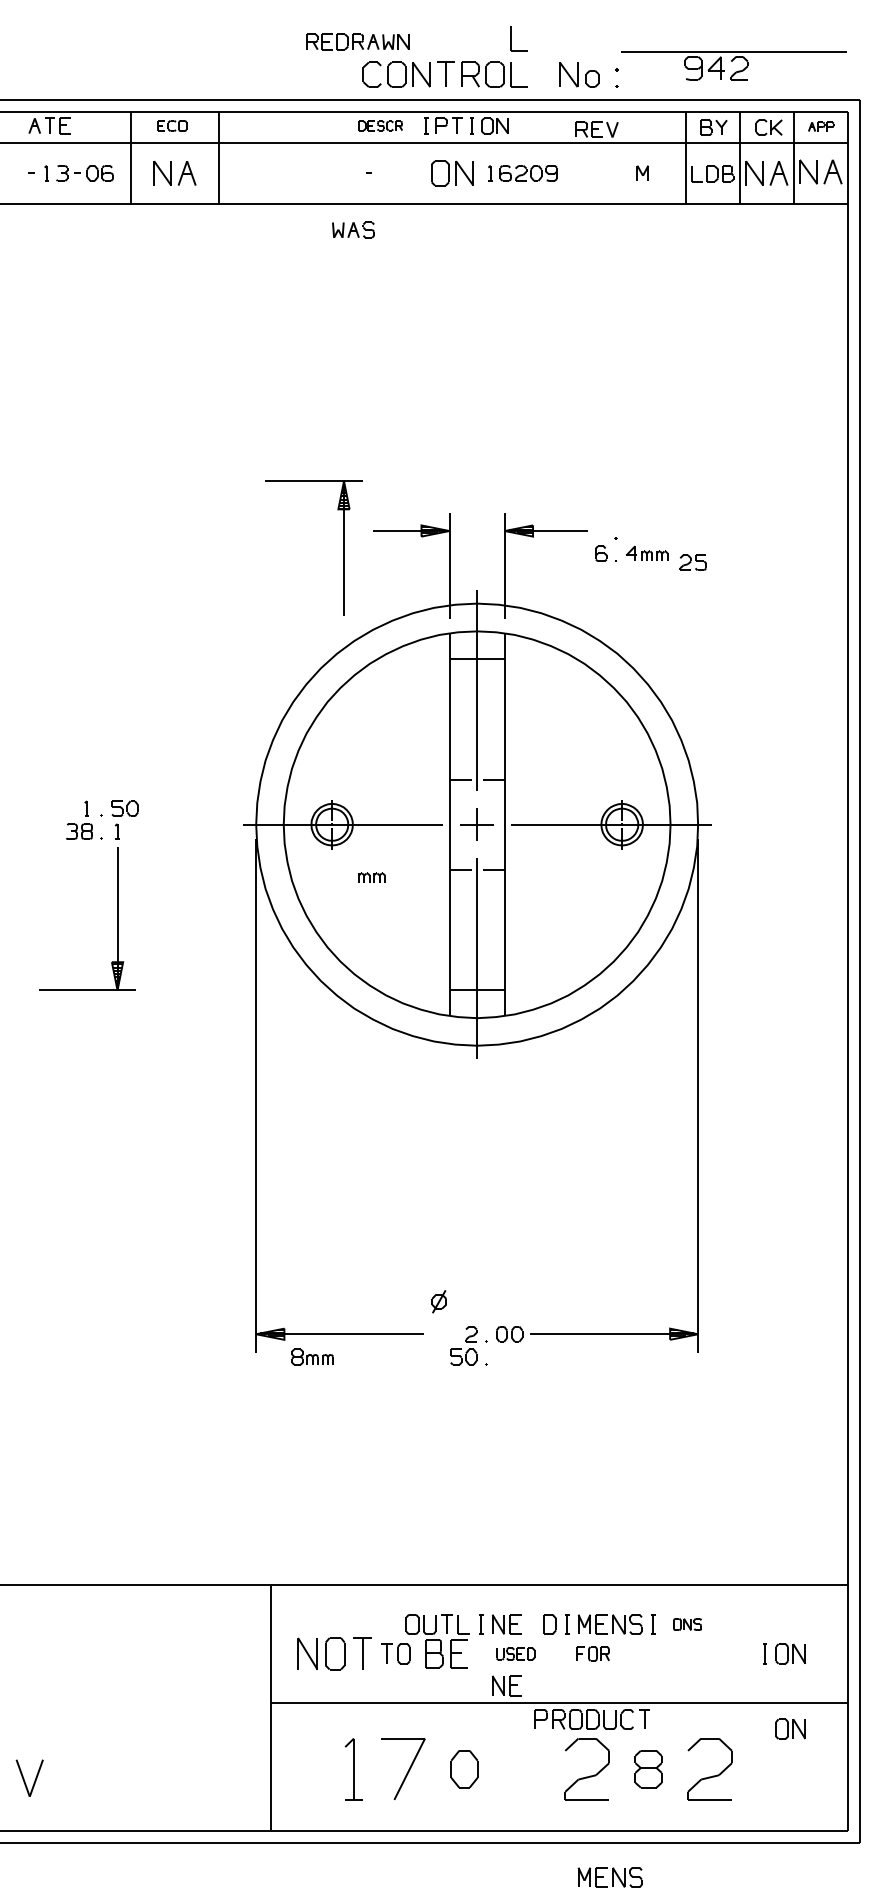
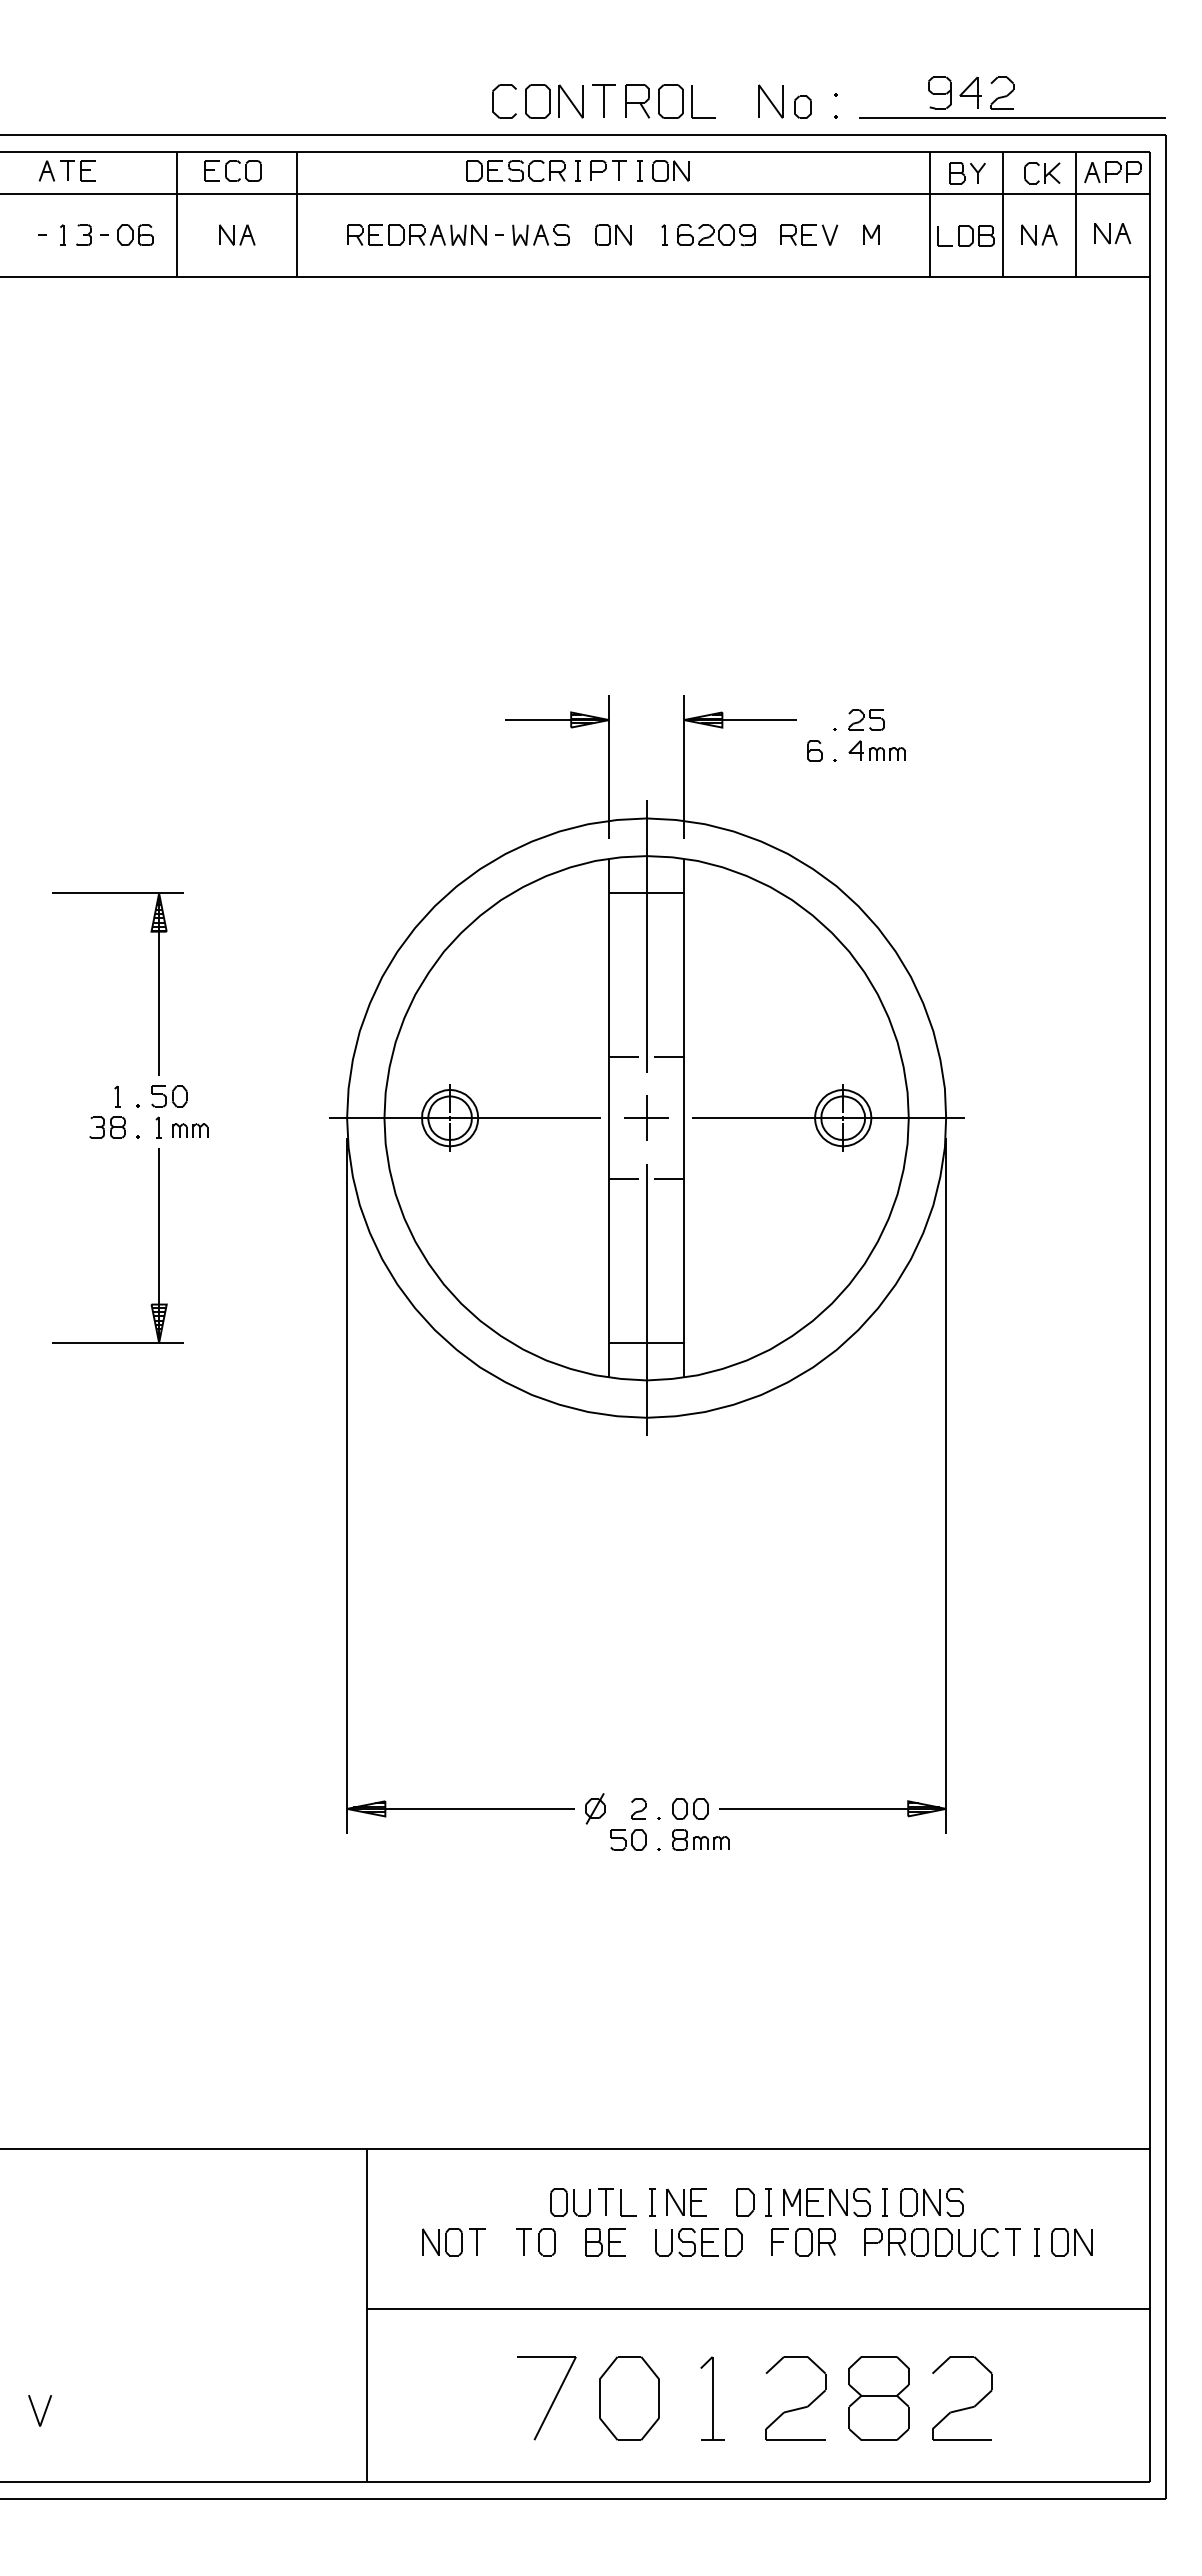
part: (510, 38) -> (692, 52), removed
part: (357, 41) -> (416, 234), moved
line: (733, 51) -> (1012, 117), moved
part: (171, 125) -> (232, 170), size x1.43
part: (380, 125) -> (515, 170), size x1.67
part: (820, 126) -> (1112, 171), size x1.67
part: (597, 129) -> (809, 234), moved
part: (175, 172) -> (237, 234), size x0.62
part: (452, 172) -> (613, 234), size x0.62
part: (766, 172) -> (1039, 234), size x0.62
part: (820, 172) -> (1112, 233), size x0.62
part: (353, 229) -> (540, 234), moved
part: (343, 547) -> (158, 983), moved
part: (693, 562) -> (866, 719), moved
part: (372, 878) -> (190, 1130), moved
part: (439, 1301) -> (595, 1808), moved
part: (312, 1356) -> (700, 1839), moved
part: (687, 1624) -> (931, 2202), size x1.67
part: (334, 1654) -> (453, 2242), size x0.62
part: (446, 1654) -> (605, 2242), size x0.71
part: (515, 1654) -> (698, 2242), size x1.67
part: (592, 1654) -> (803, 2242), size x1.43
part: (506, 1685) -> (686, 2285), removed
part: (592, 1719) -> (942, 2242), moved
part: (790, 1729) -> (1071, 2344), removed
part: (353, 1769) -> (712, 2398), moved
part: (464, 1769) -> (629, 2398), size x1.67
part: (648, 1769) -> (878, 2398), size x1.67
part: (29, 1778) -> (39, 2410), size x0.62
part: (609, 1877) -> (826, 2545), removed

